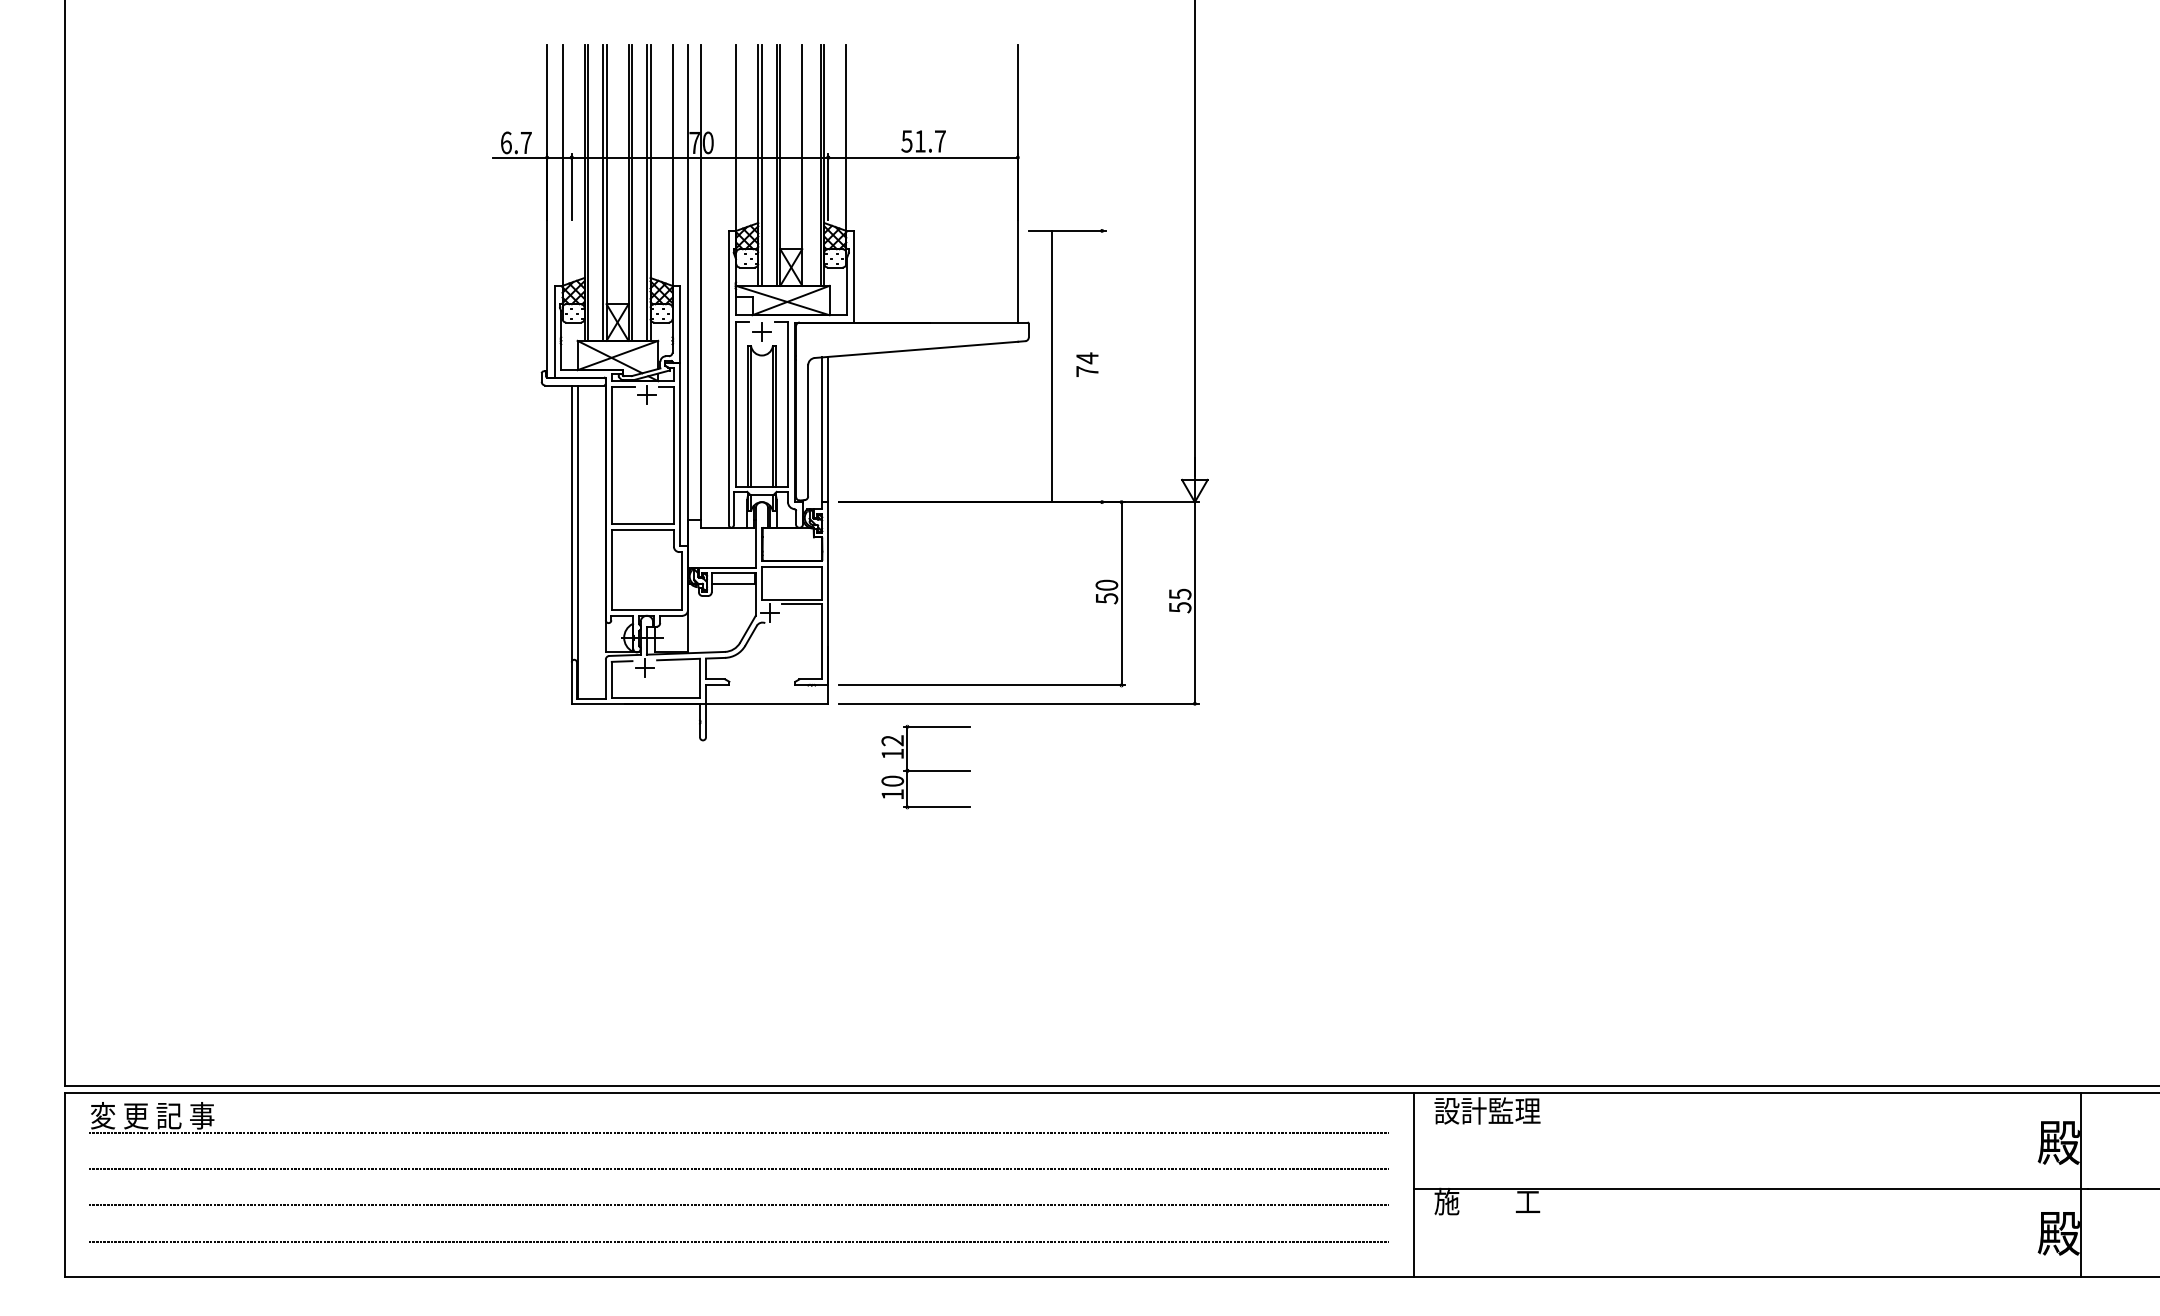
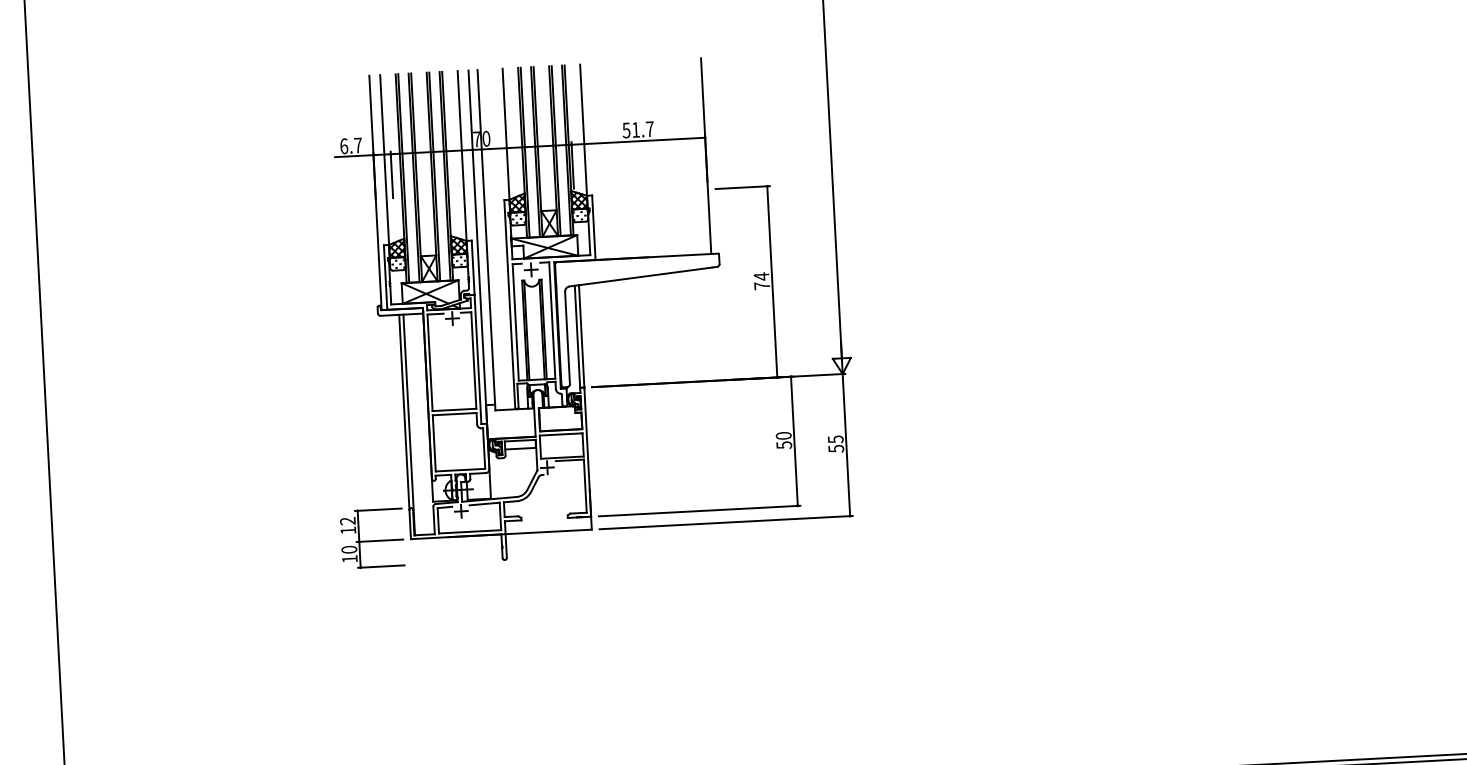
line: (805, 164) -> (555, 150), added
line: (1052, 366) -> (772, 281), moved
part: (925, 766) -> (371, 538), moved

